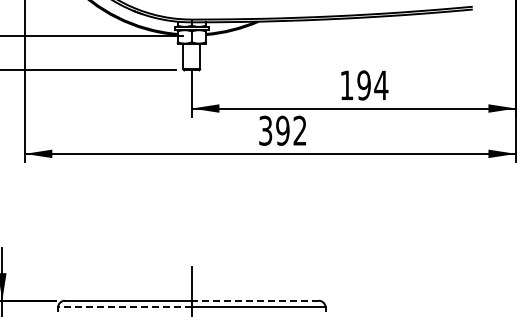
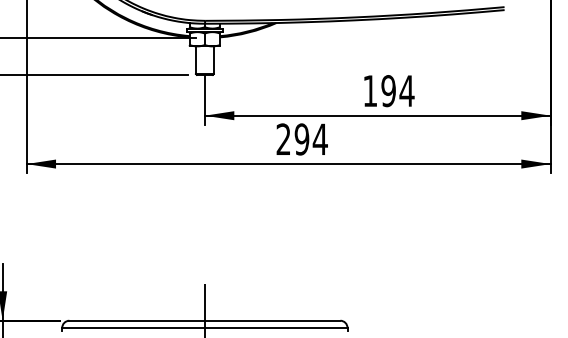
text: (283, 130) -> (302, 139), 392 -> 294
line: (255, 300) -> (272, 320), dashed -> solid
line: (125, 307) -> (134, 327), dashed -> solid

